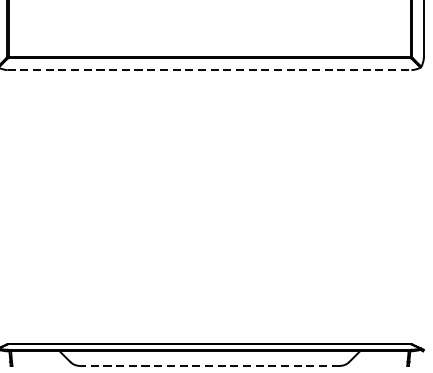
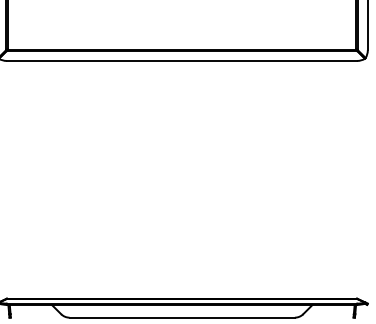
line: (210, 69) -> (182, 60), dashed -> solid
line: (210, 365) -> (182, 317), dashed -> solid

